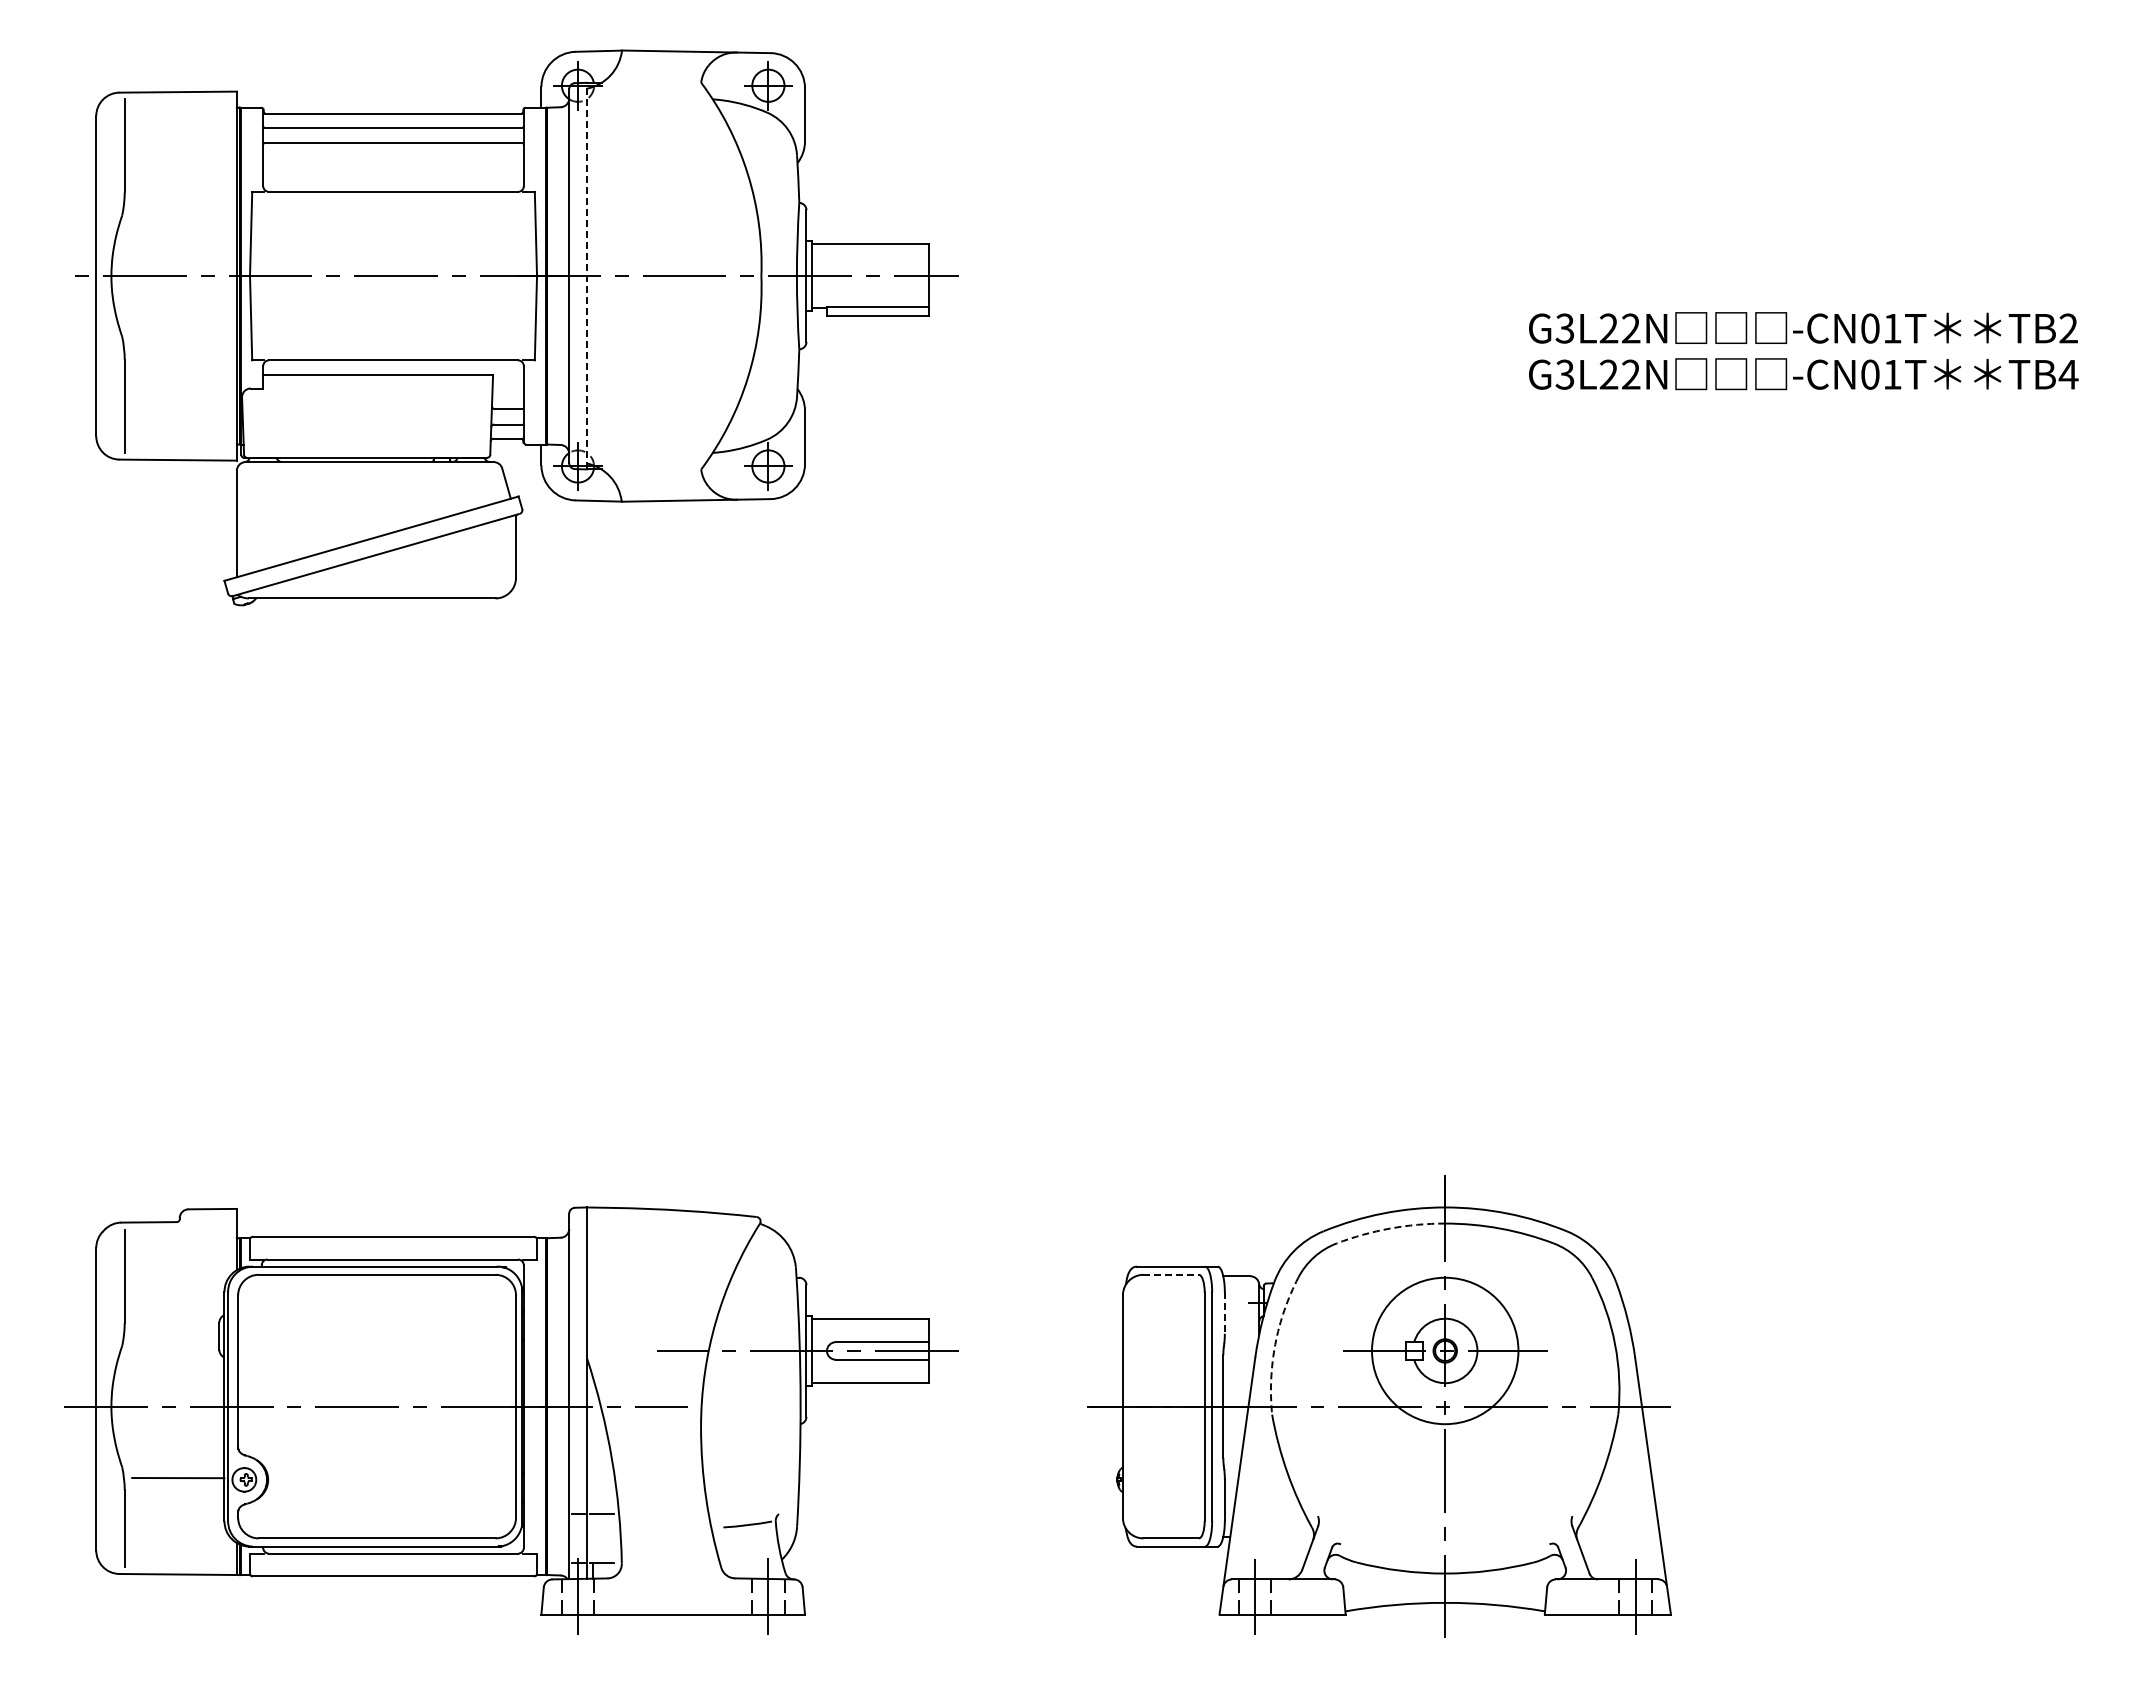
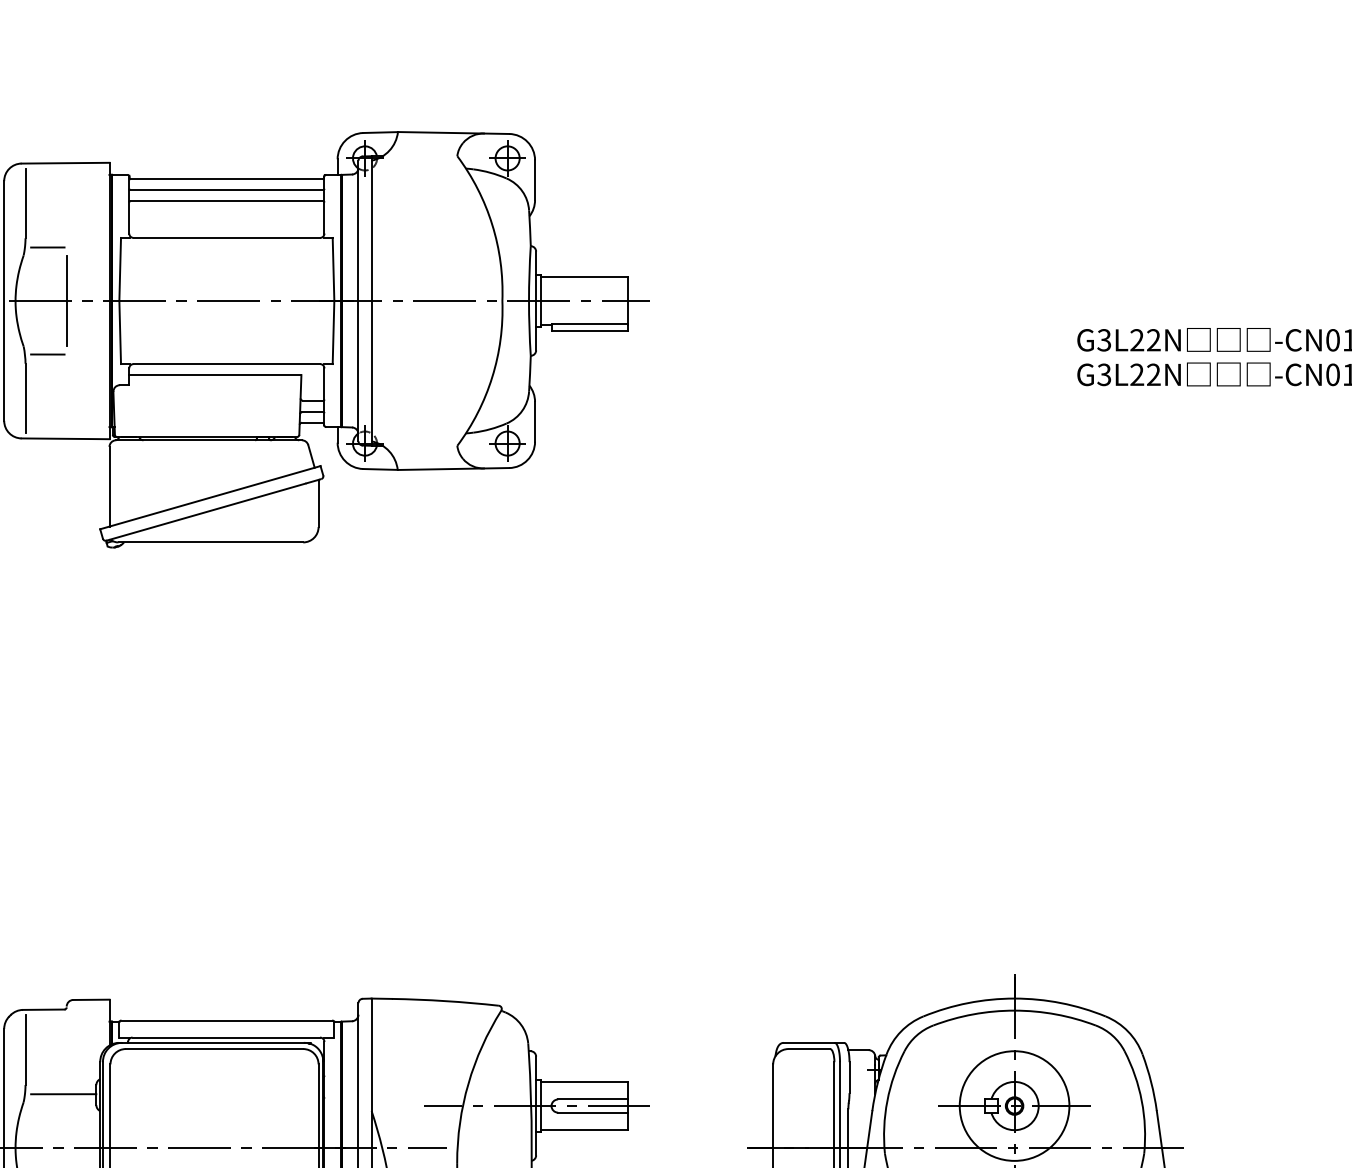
line: (154, 204) -> (47, 247), added
line: (179, 275) -> (66, 300), added
line: (586, 275) -> (371, 300), dashed -> solid
line: (154, 347) -> (47, 354), added
arc: (1390, 1228) -> (973, 1014), dashed -> solid
line: (1171, 1274) -> (809, 1048), dashed -> solid
line: (1224, 1313) -> (849, 1078), dashed -> solid
line: (175, 1335) -> (63, 1094), added
arc: (1275, 1344) -> (887, 1101), dashed -> solid

